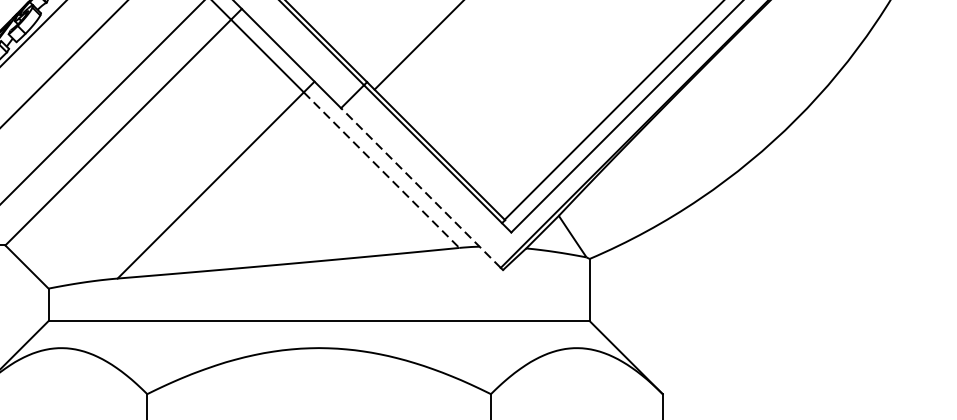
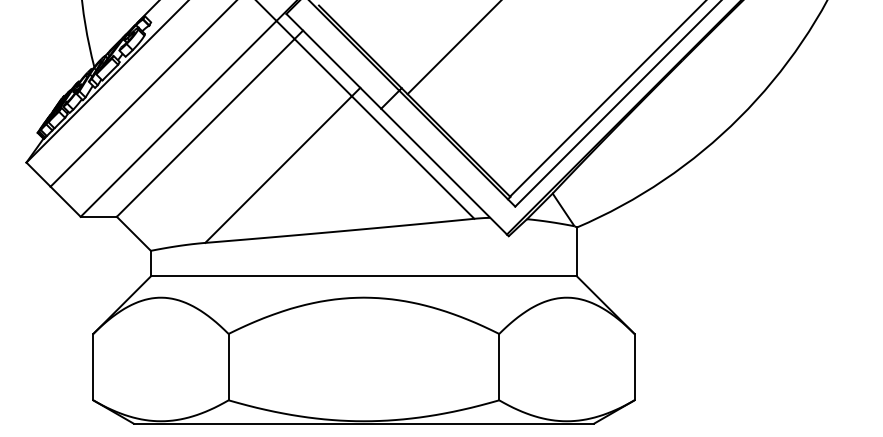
line: (382, 170) -> (413, 157), dashed -> solid
line: (421, 187) -> (444, 171), dashed -> solid

